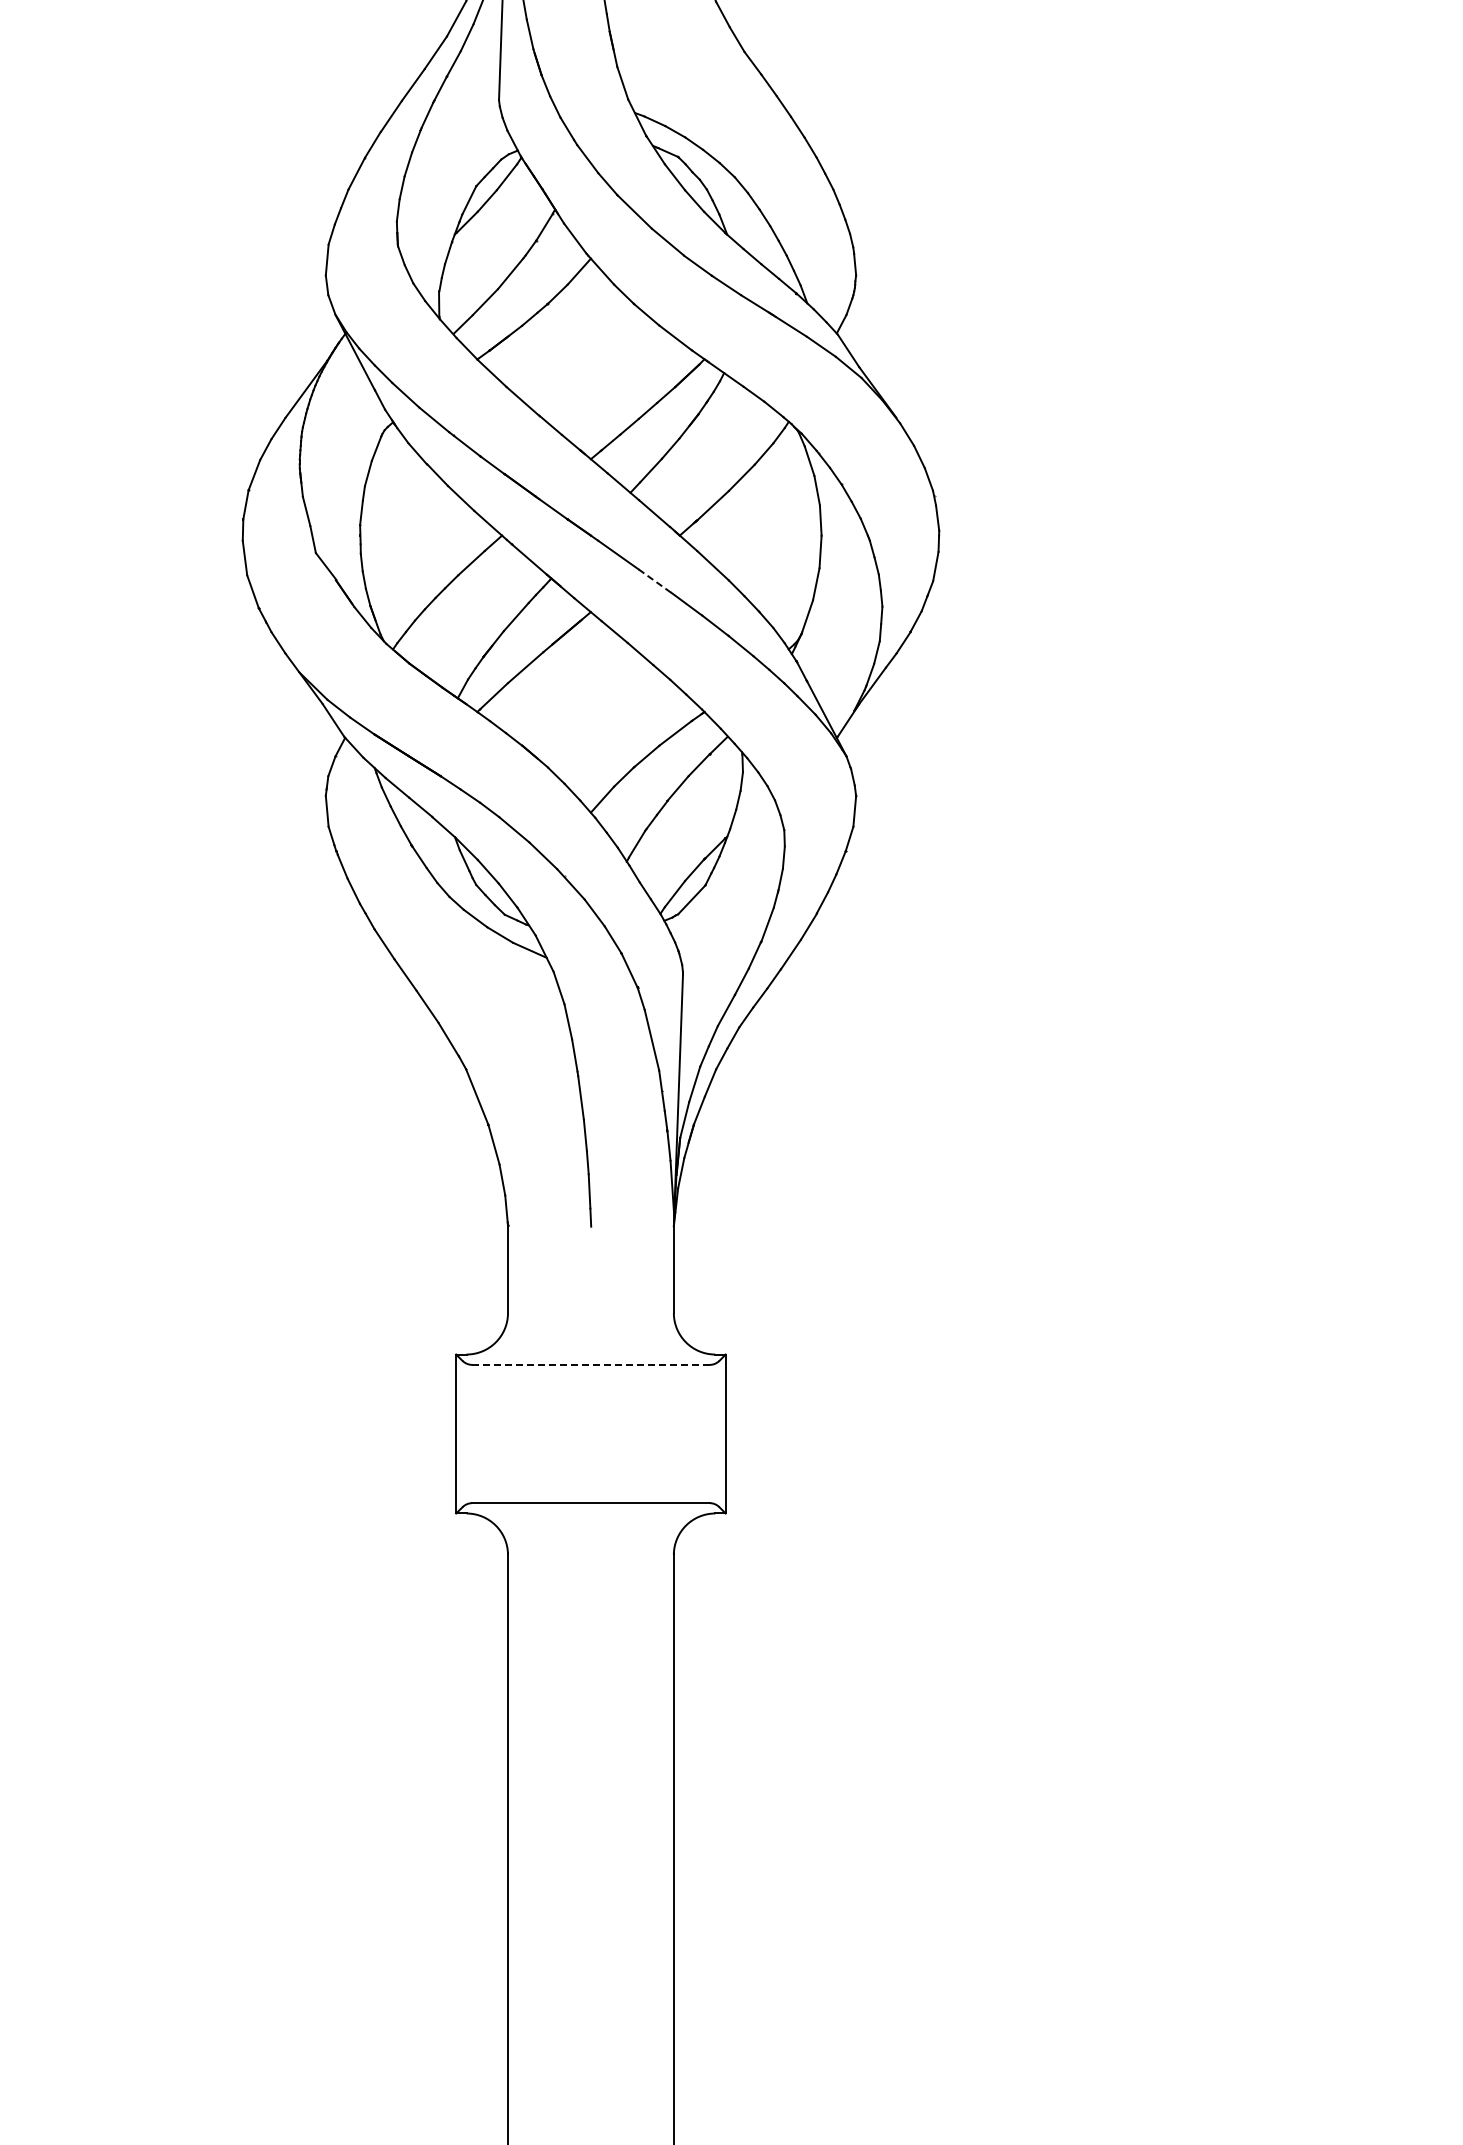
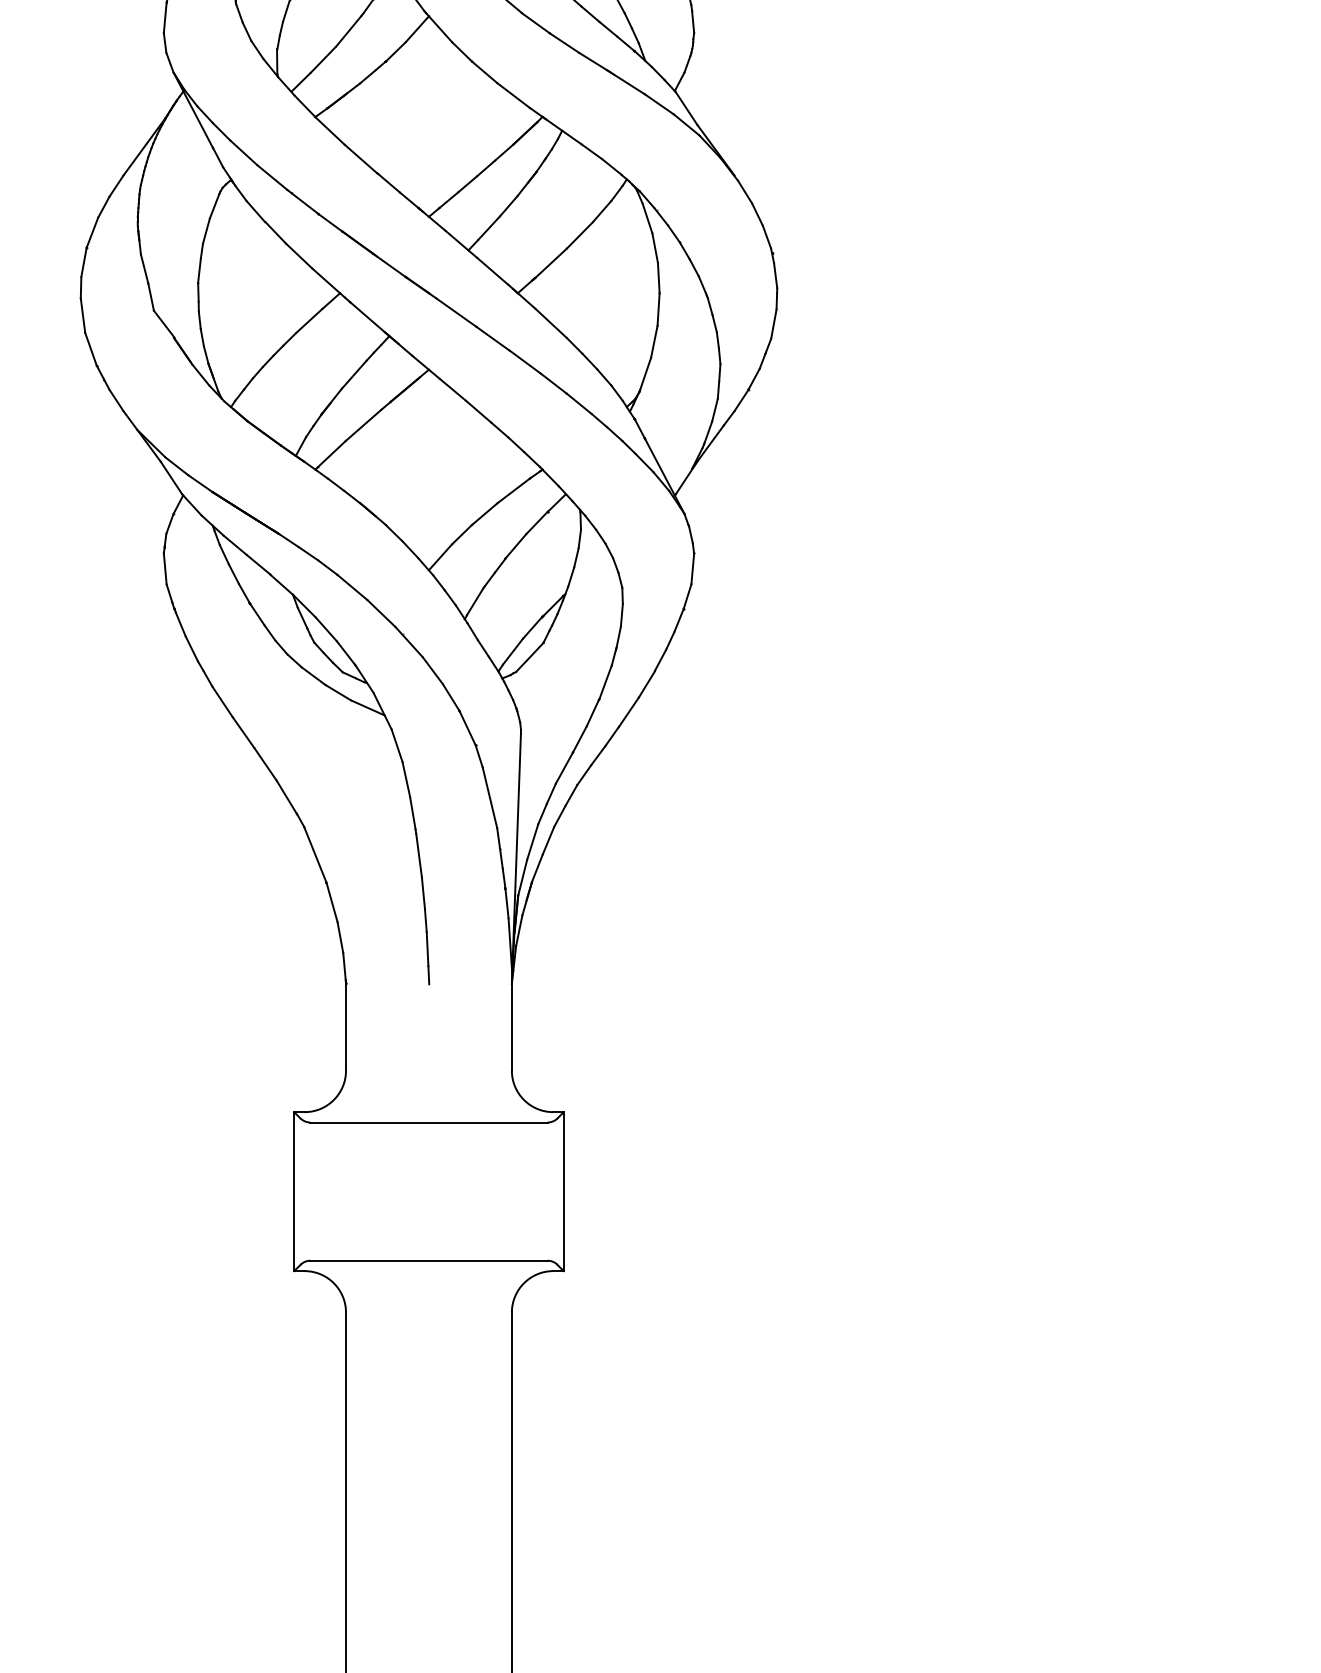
line: (655, 581) -> (493, 339), dashed -> solid
line: (591, 1364) -> (429, 1122), dashed -> solid

